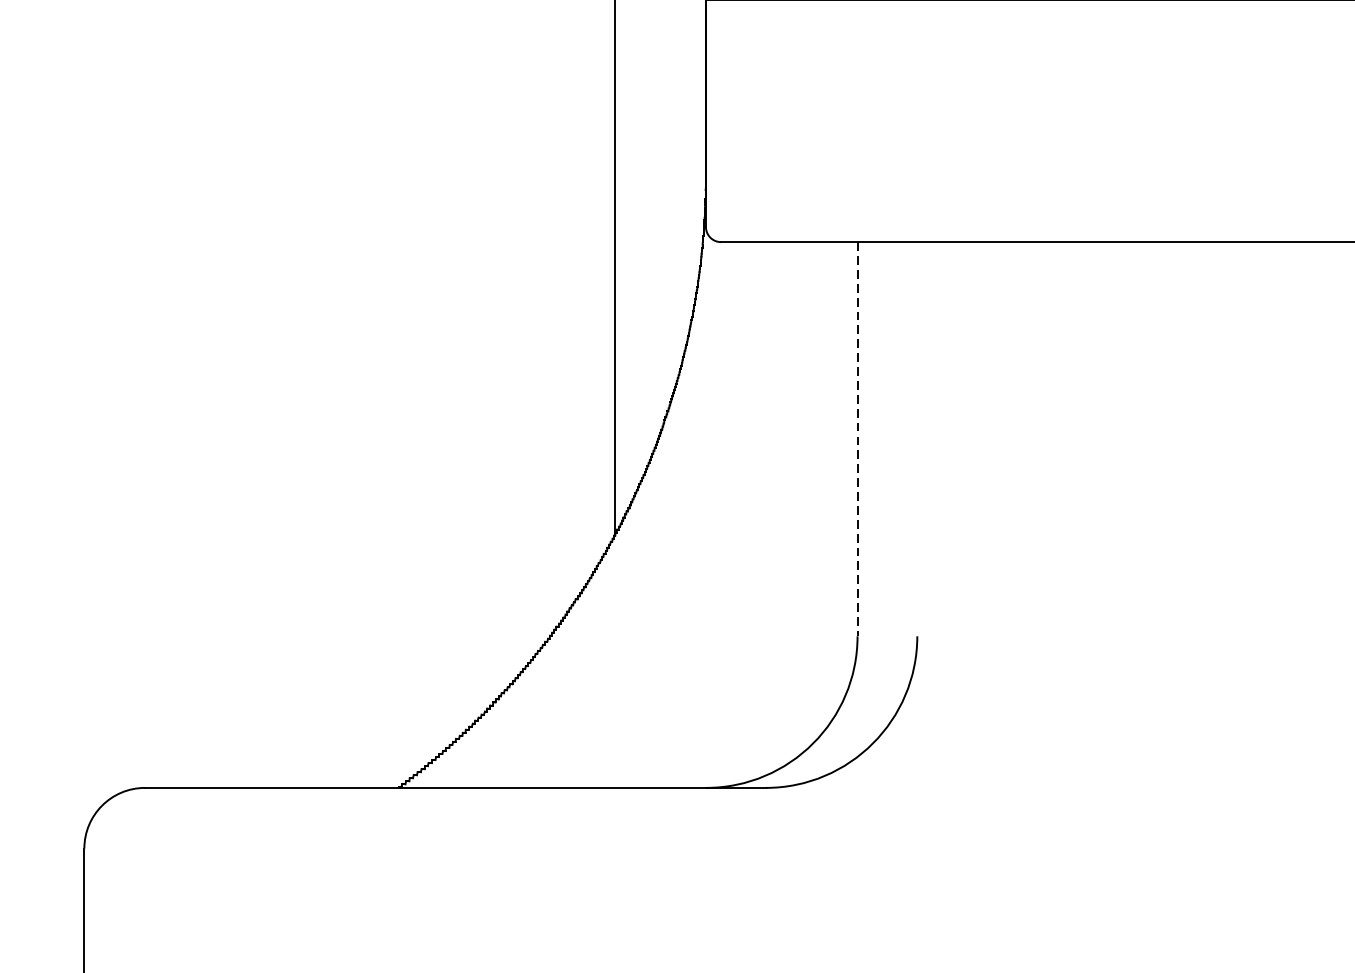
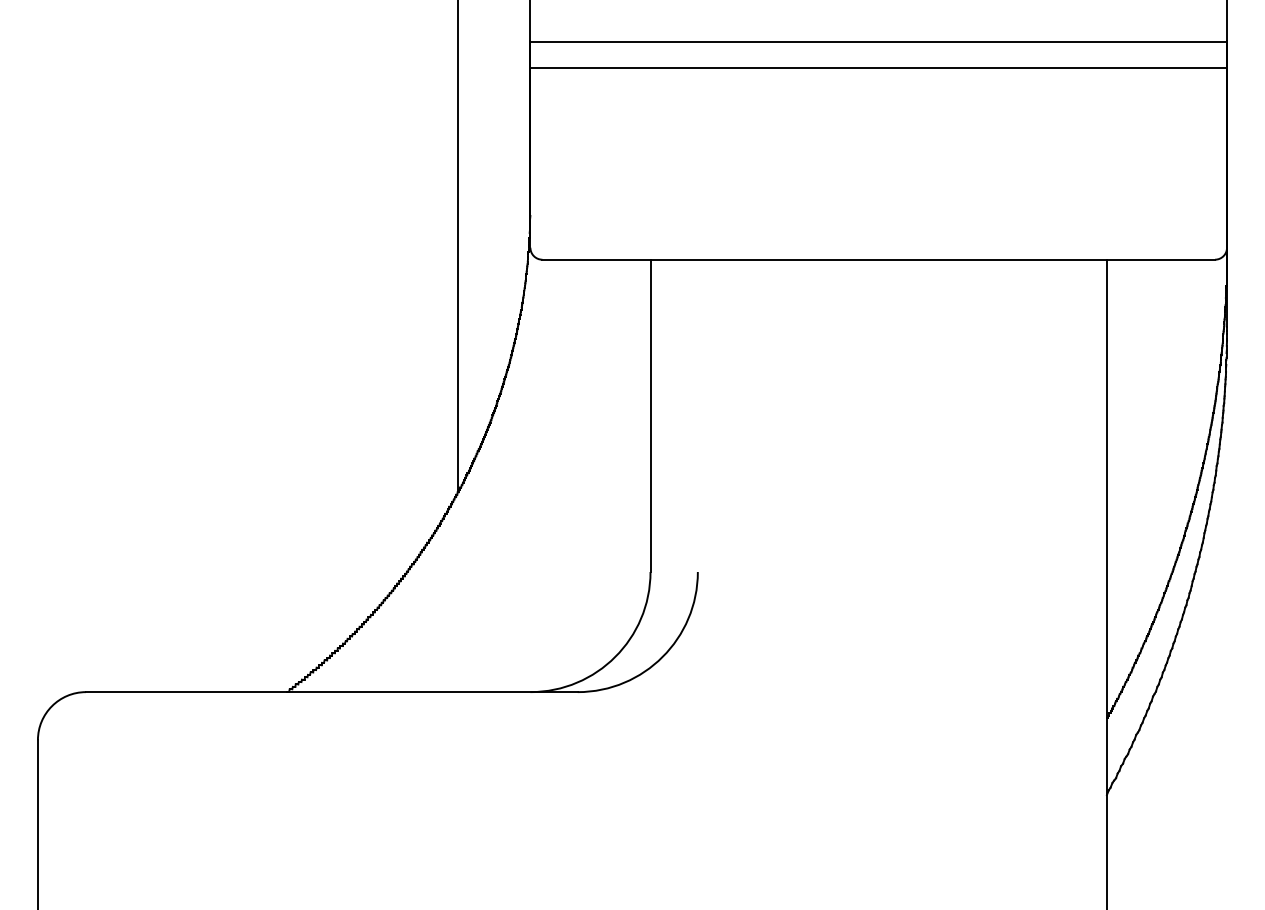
line: (857, 440) -> (650, 416), dashed -> solid

